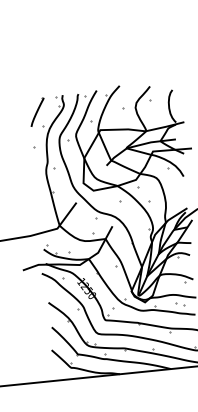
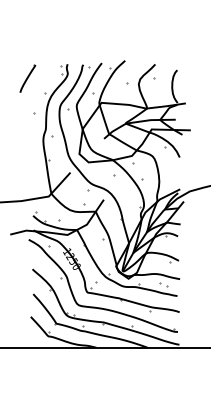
line: (37, 112) -> (27, 78), moved

